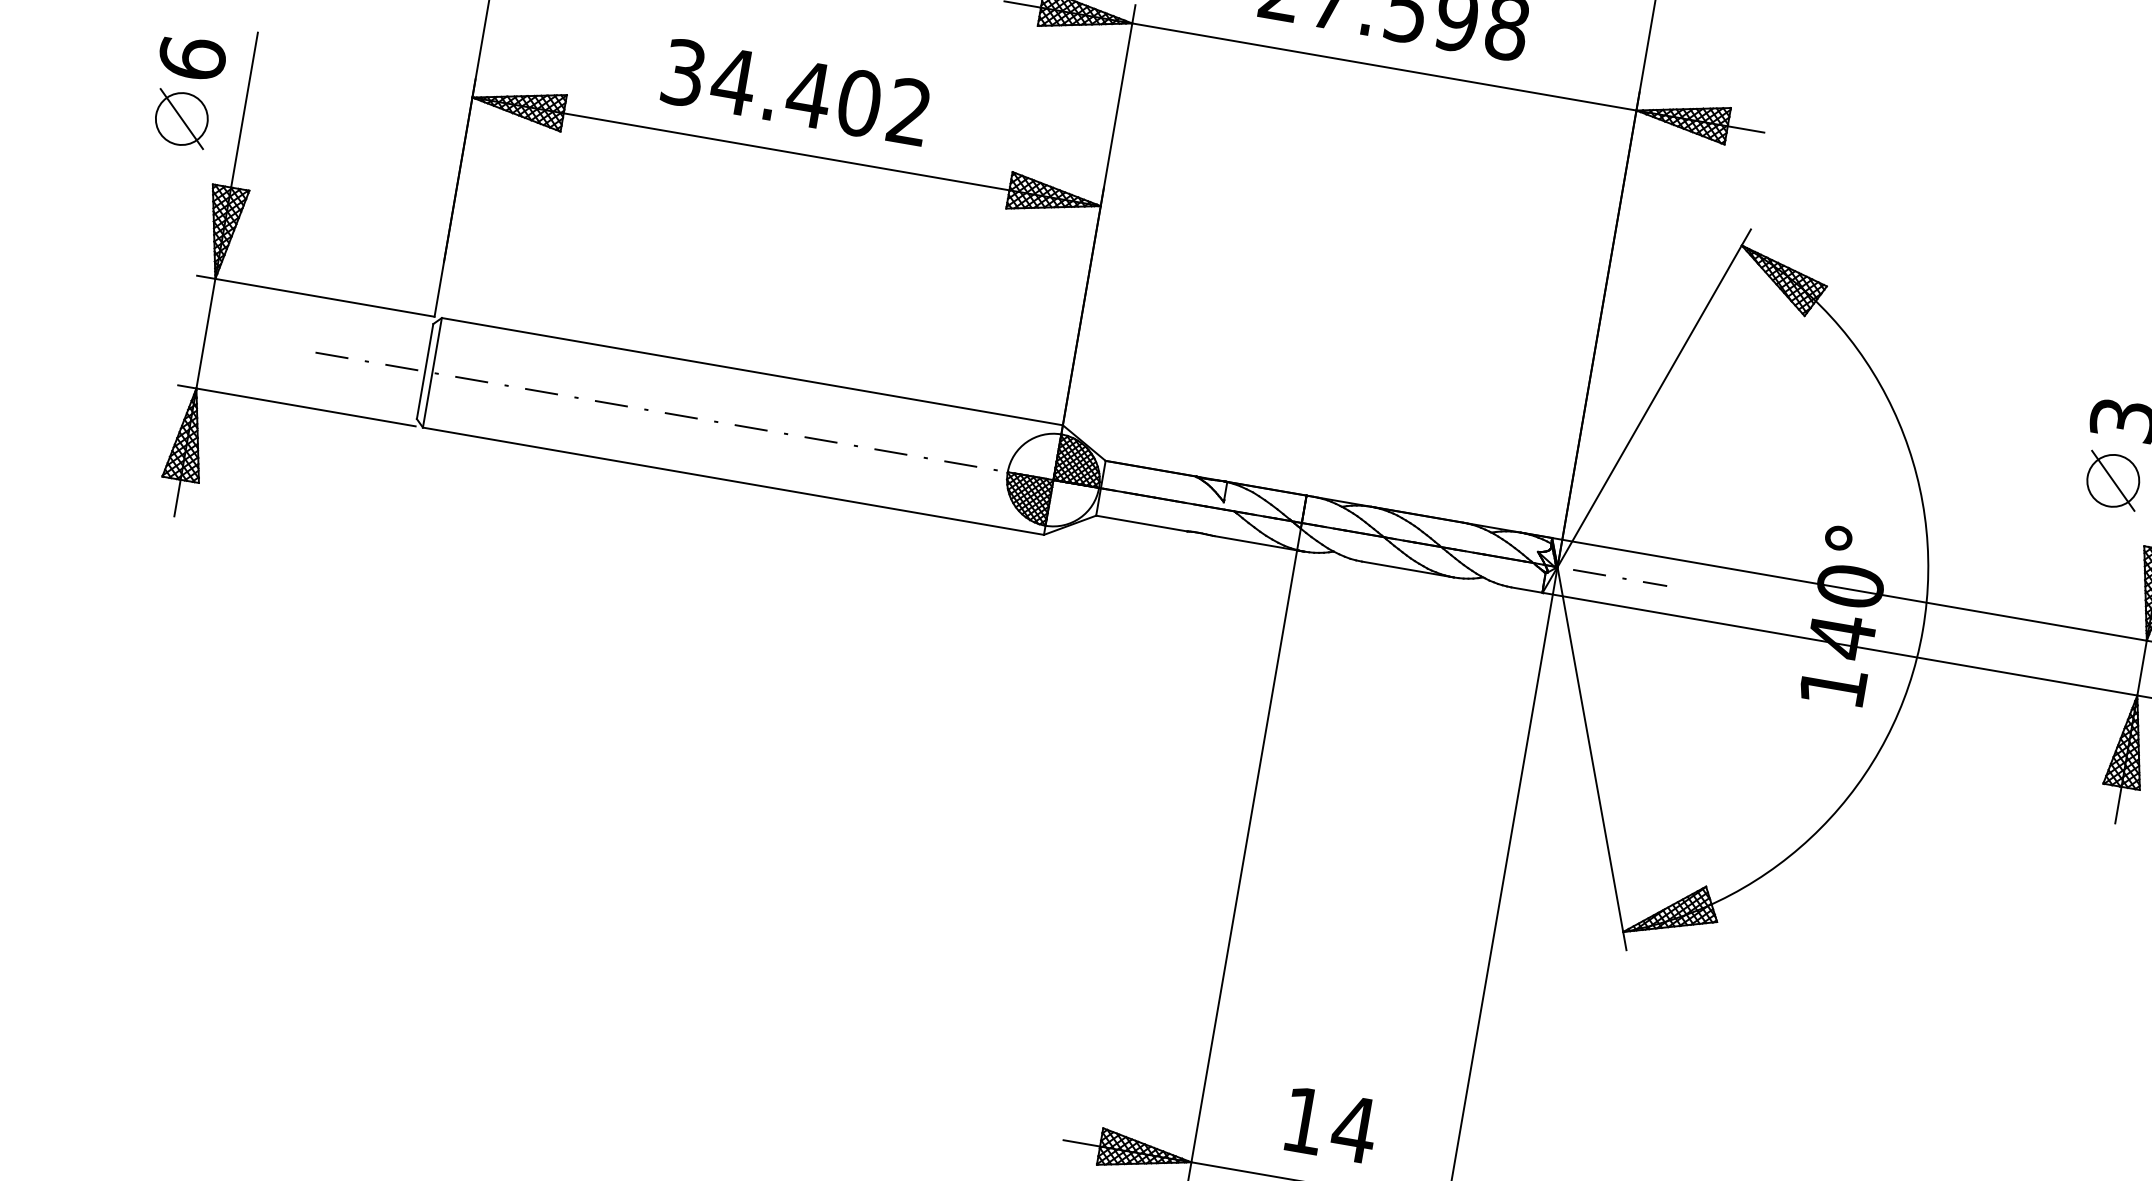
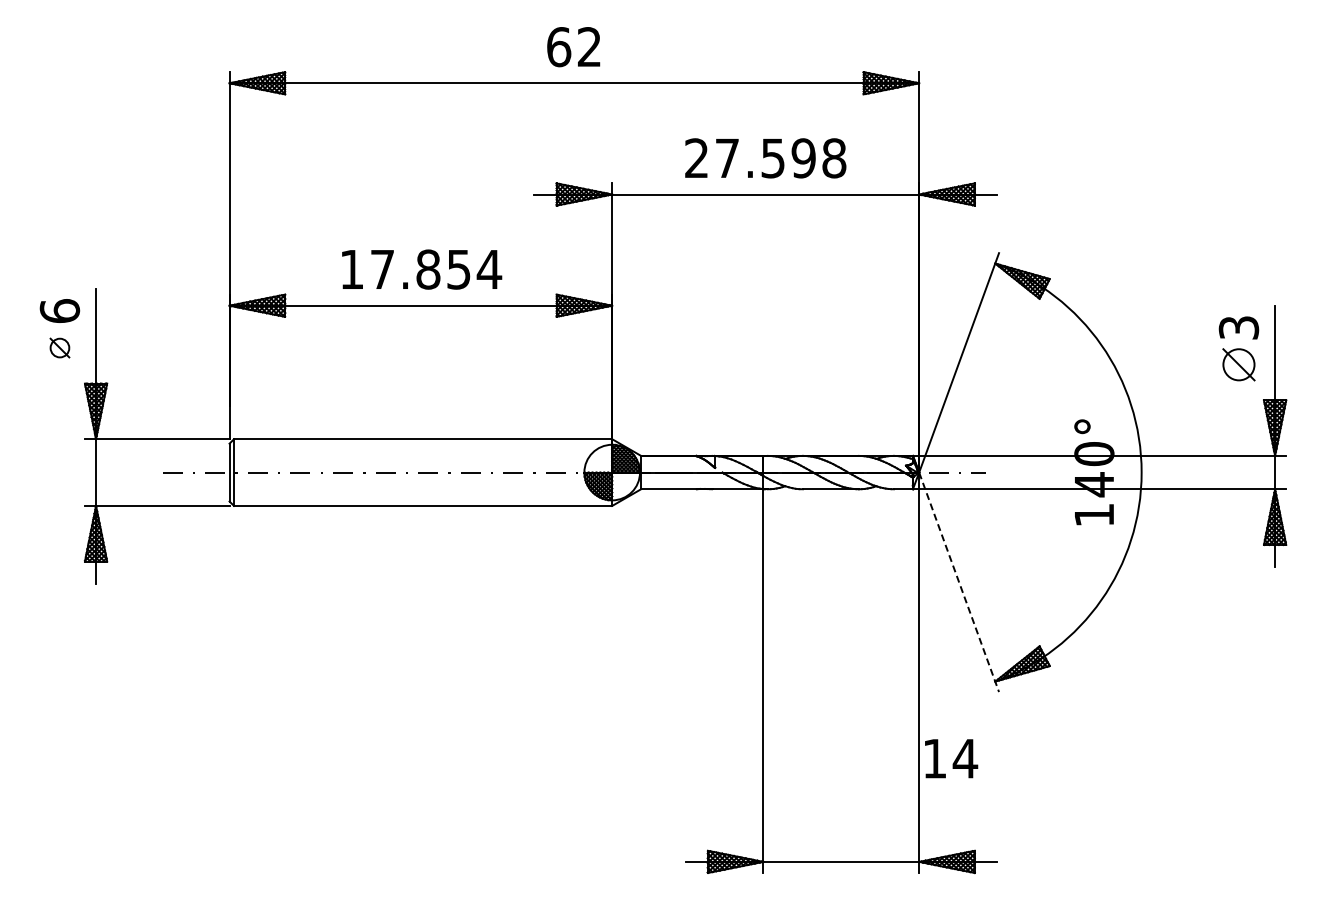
text: (797, 92) -> (421, 269), 34.402 -> 17.854
part: (181, 117) -> (59, 347), size x0.6
line: (1592, 759) -> (959, 582), solid -> dashed
text: (1331, 1124) -> (951, 758), moved

